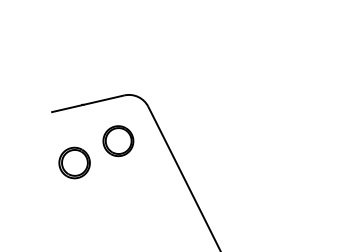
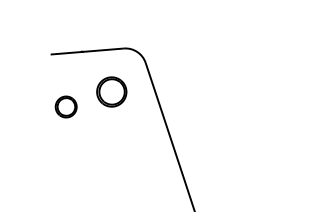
part: (74, 162) -> (66, 106), size x0.7

